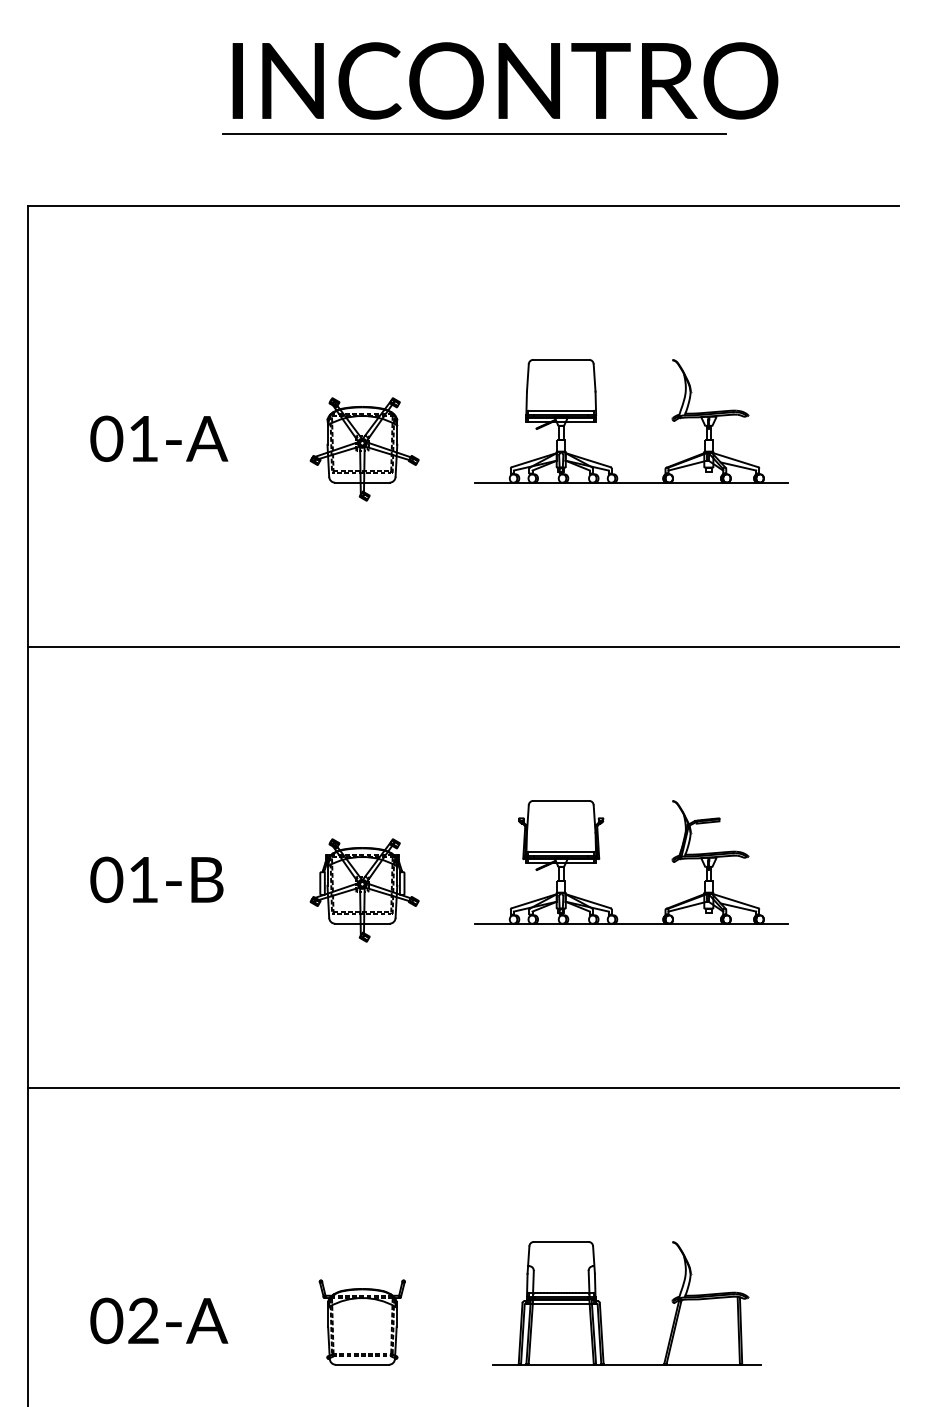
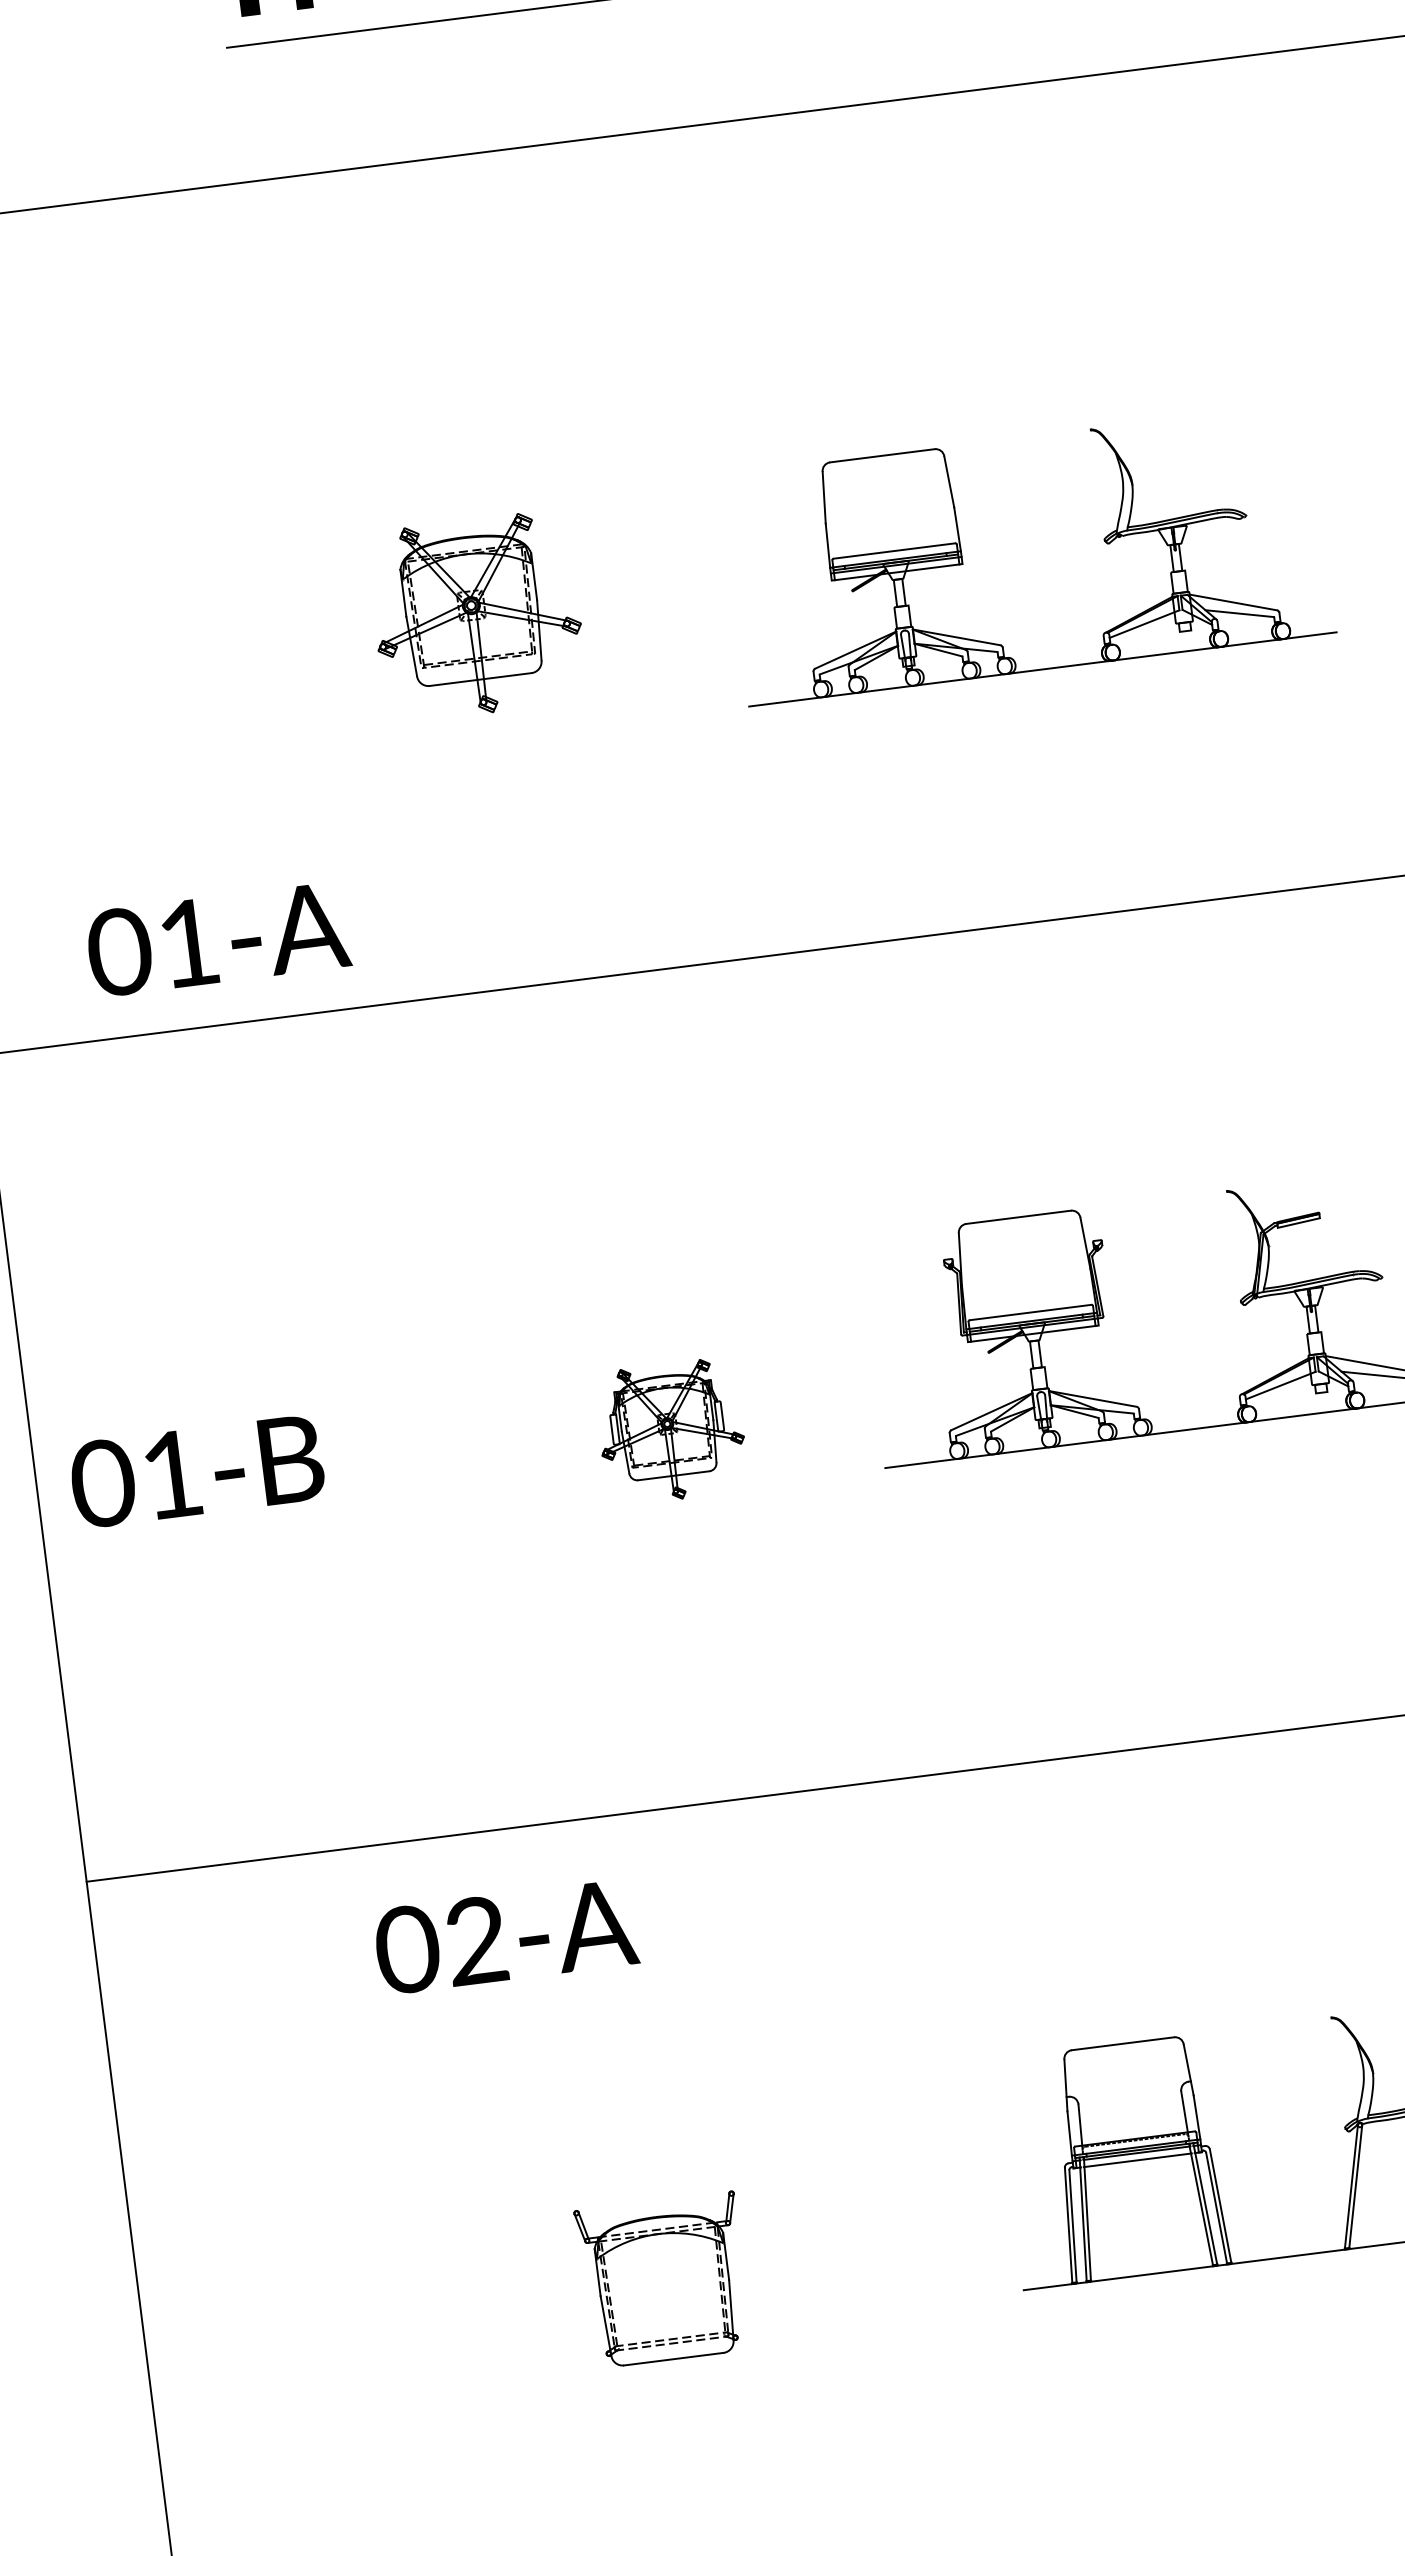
part: (596, 421) -> (963, 562), moved
text: (159, 438) -> (218, 938), moved
part: (364, 449) -> (476, 616), moved
text: (156, 879) -> (196, 1470), moved
part: (364, 890) -> (671, 1431), size x0.7
text: (159, 1320) -> (506, 1936), moved
part: (361, 1322) -> (662, 2280), moved

